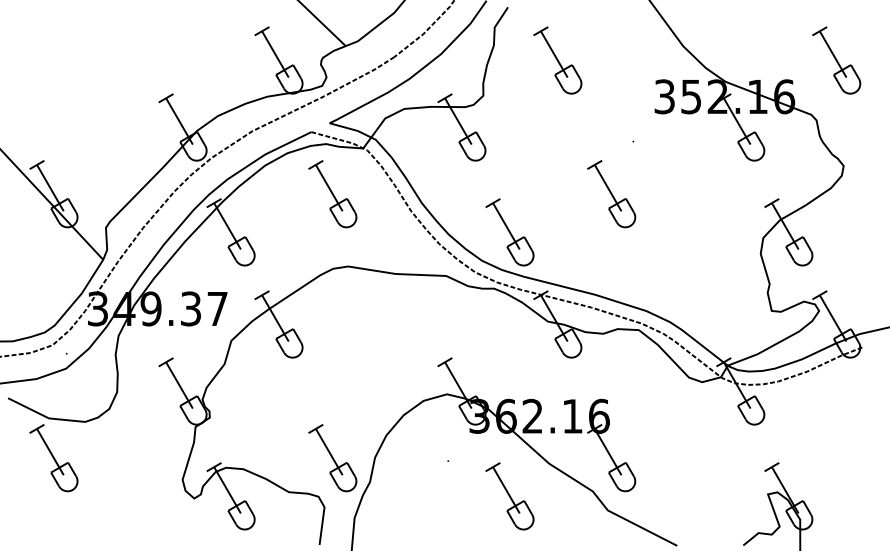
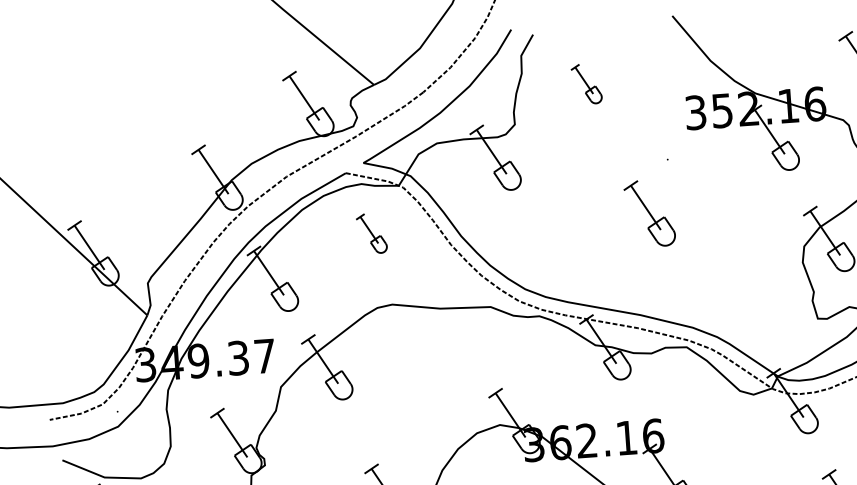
part: (557, 60) -> (586, 84), size x0.6
part: (332, 194) -> (371, 233), size x0.6
part: (509, 232) -> (550, 259), removed

